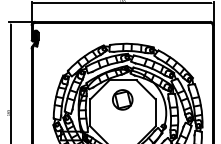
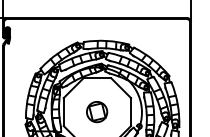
part: (122, 99) -> (96, 111), moved

